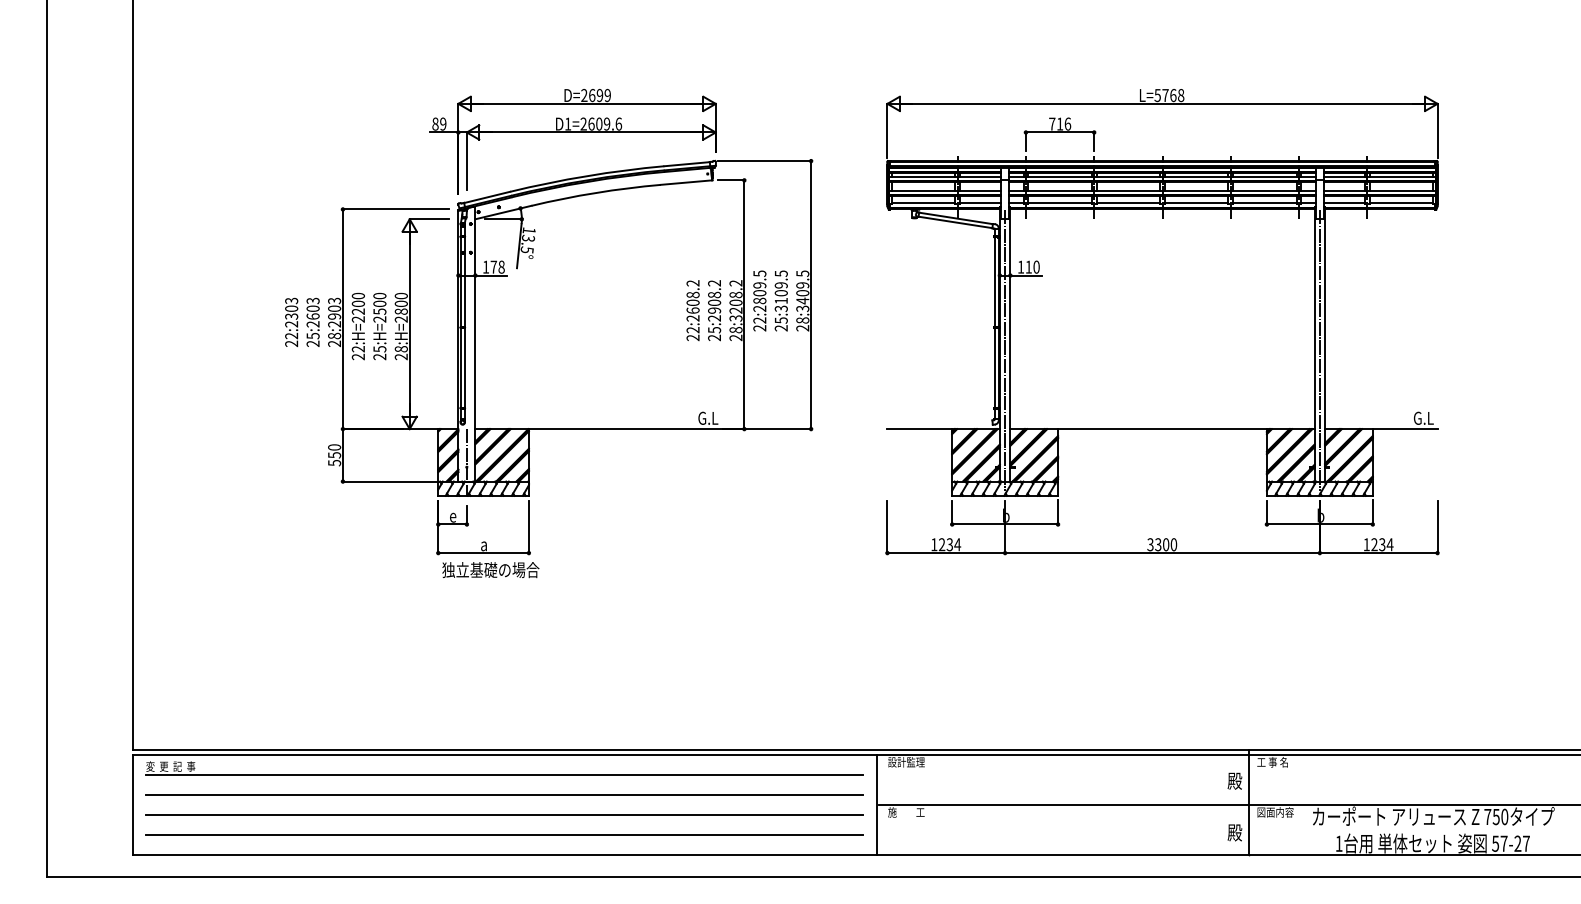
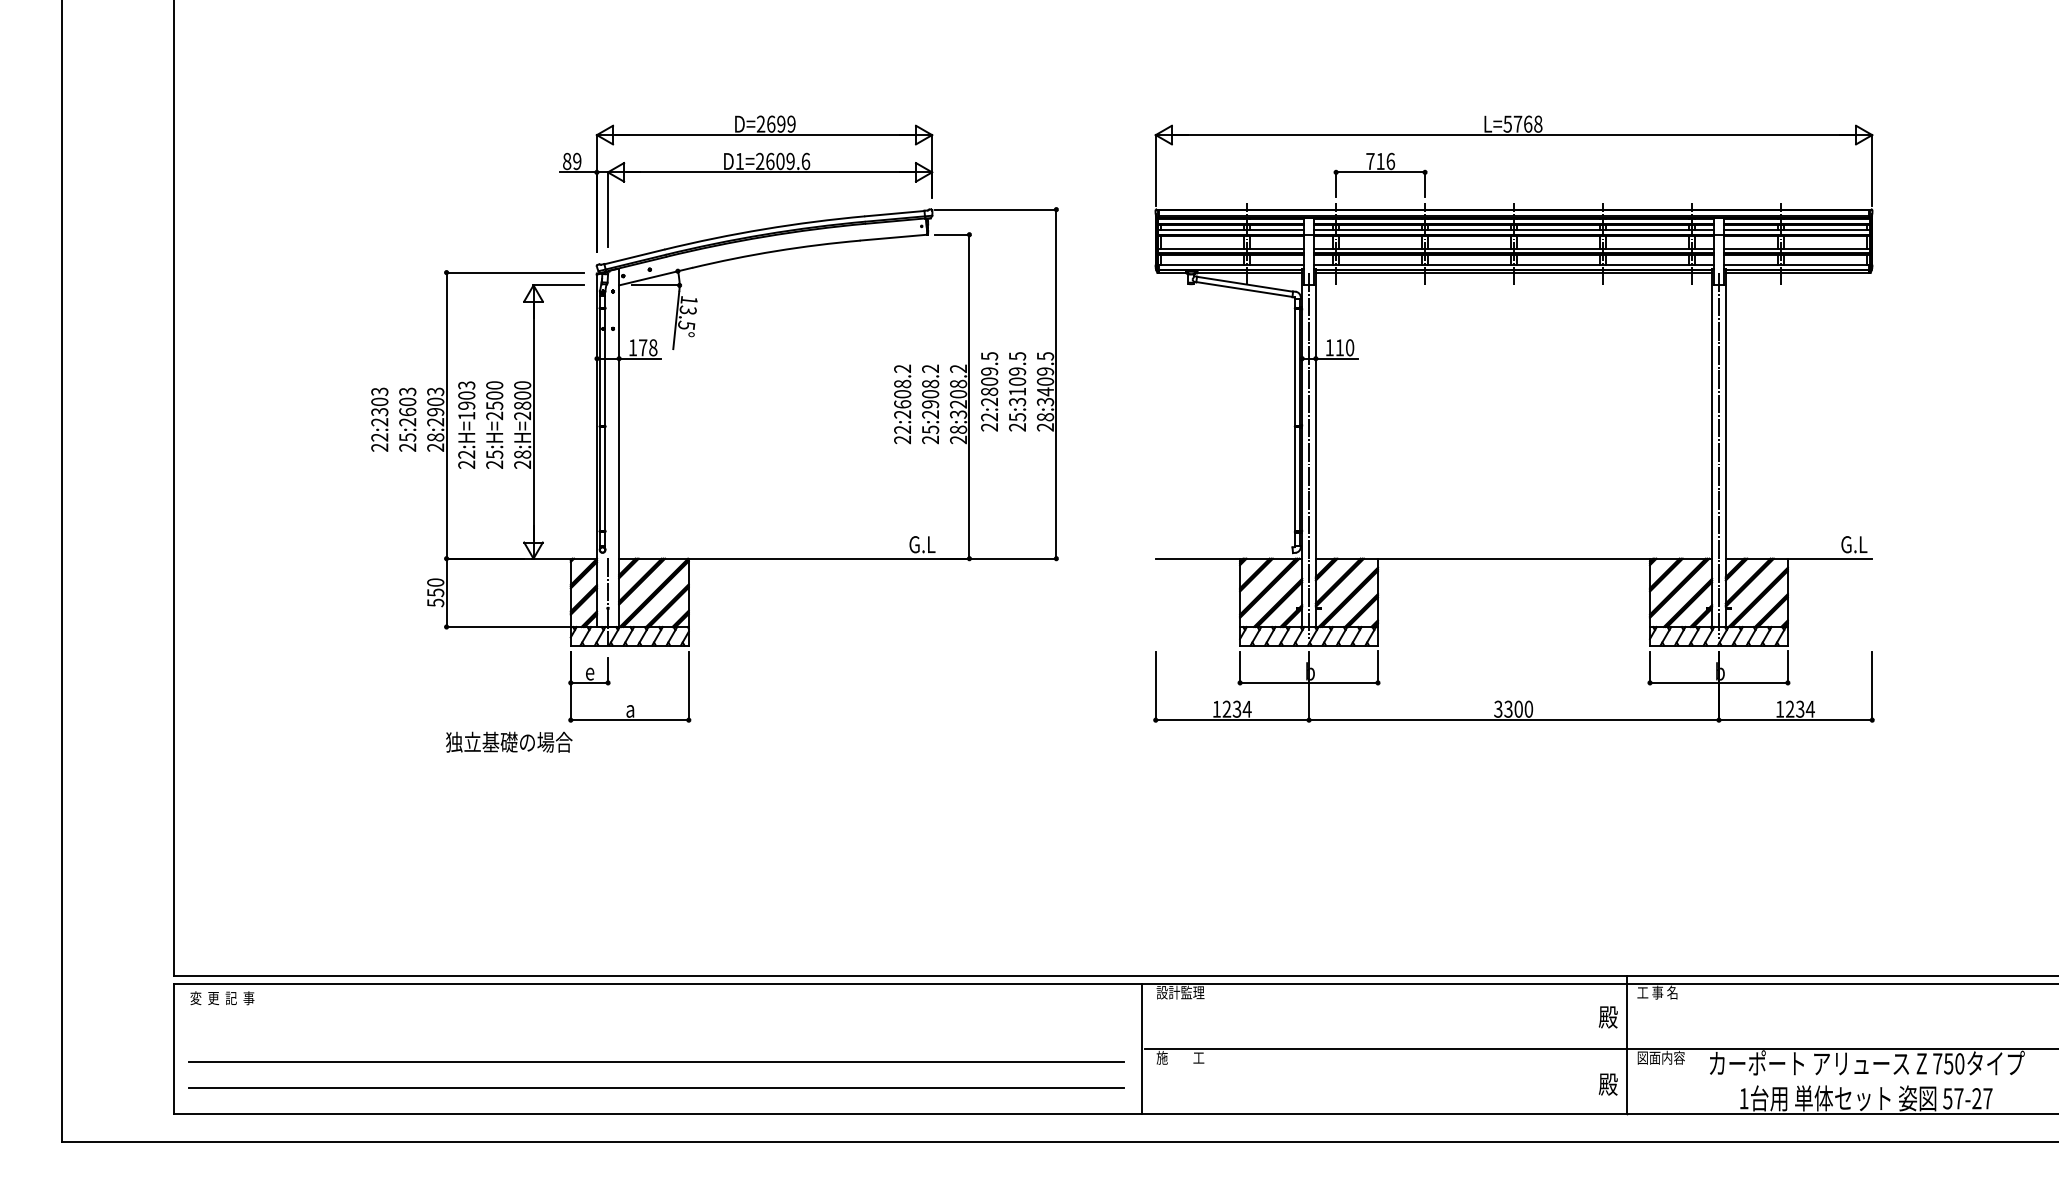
text: (358, 307) -> (466, 400), 22:H=2200 -> 22:H=1903
text: (491, 569) -> (509, 741), moved
line: (504, 775) -> (656, 1009), removed
line: (504, 795) -> (656, 1035), removed

